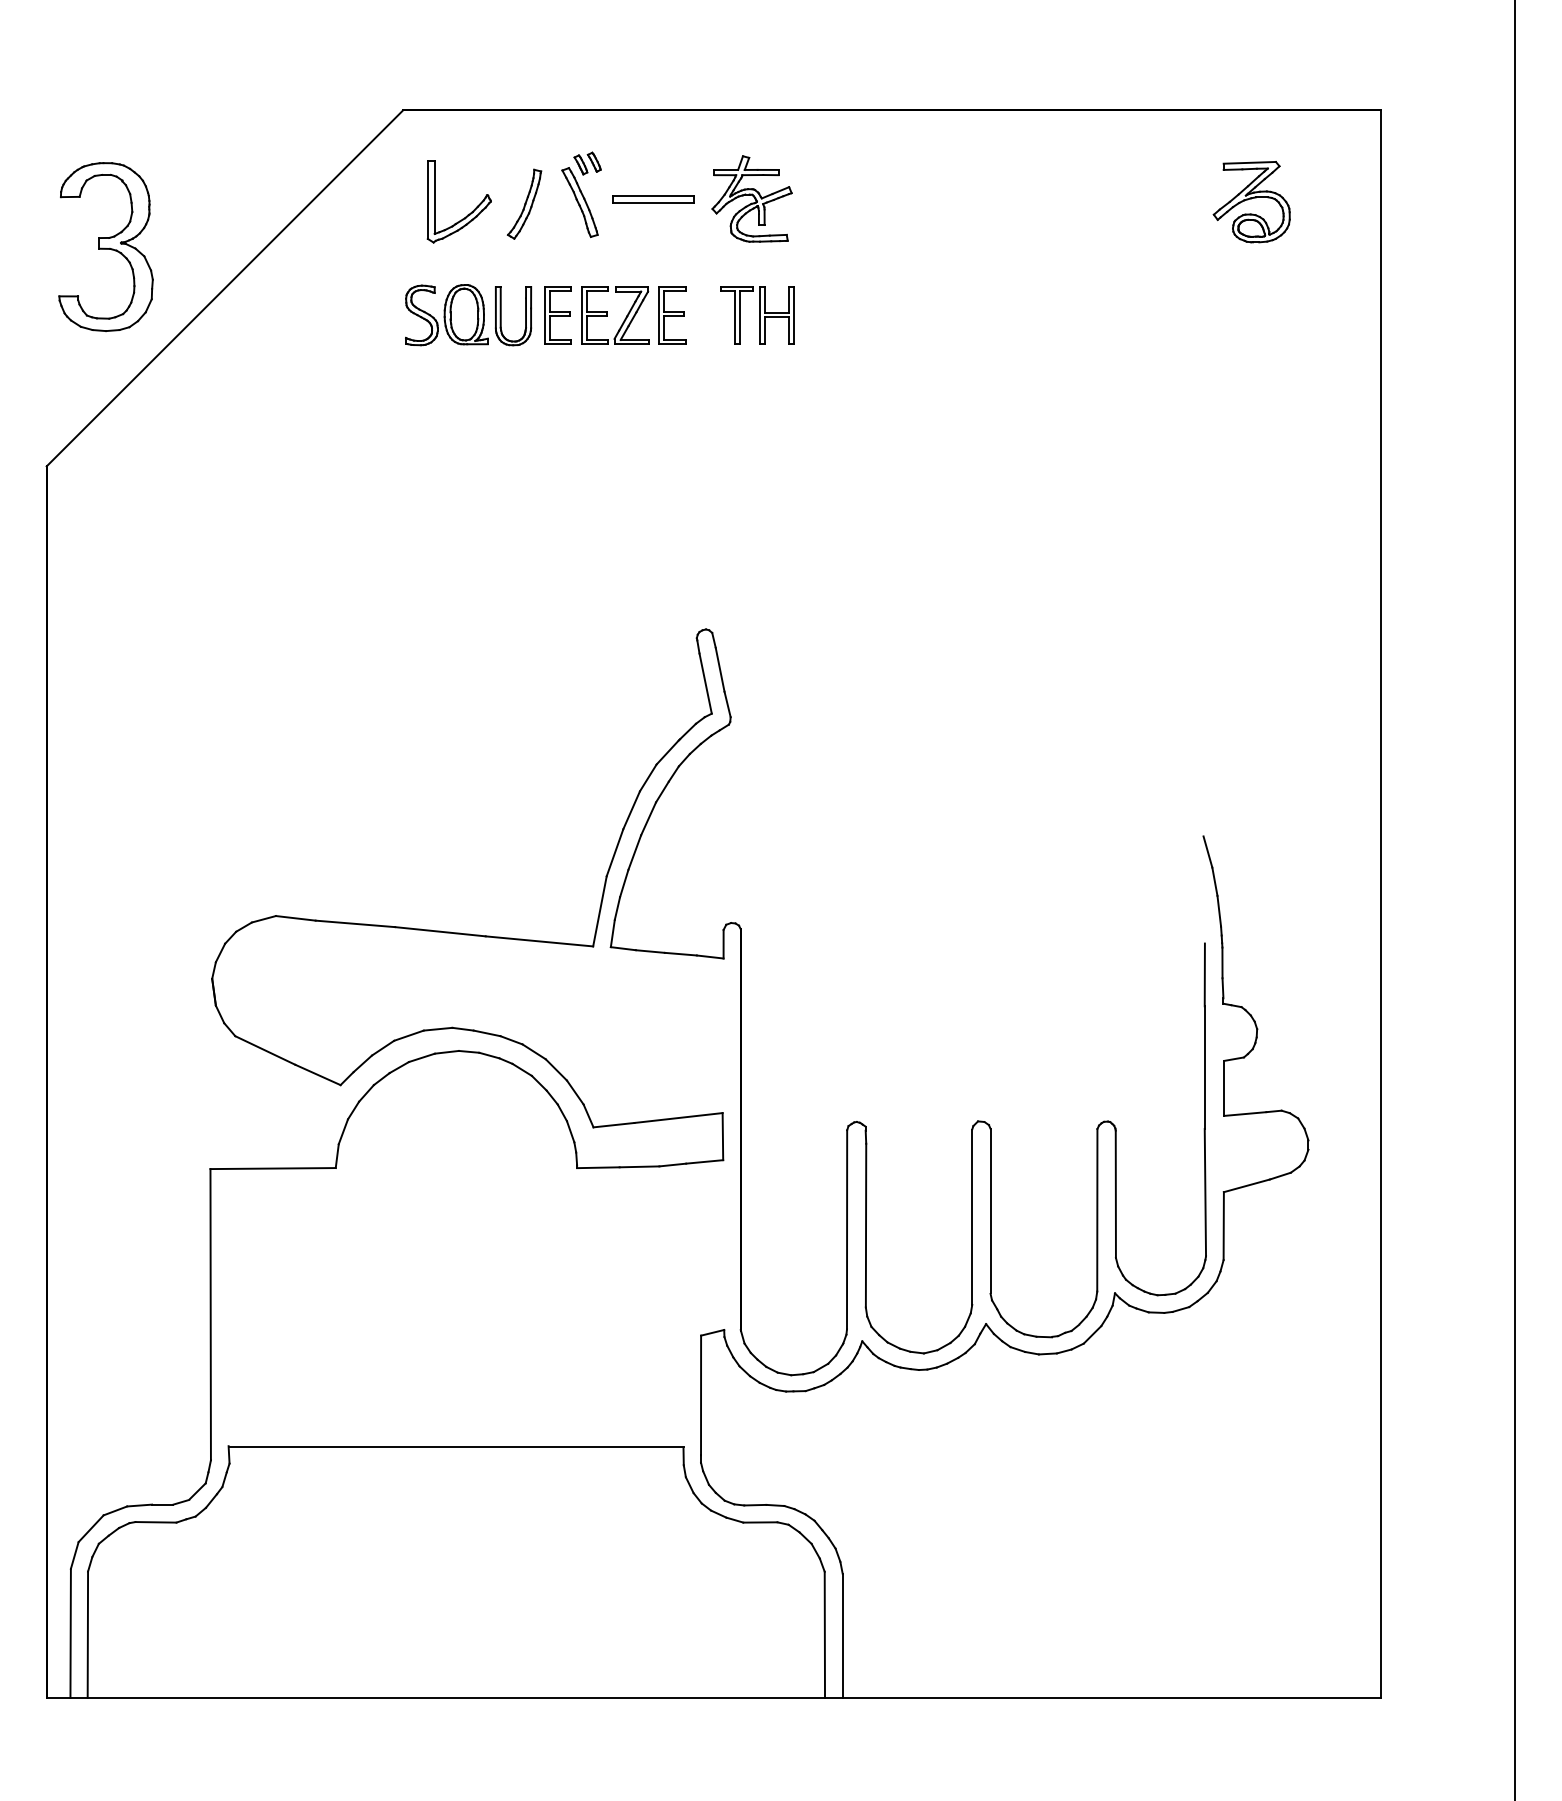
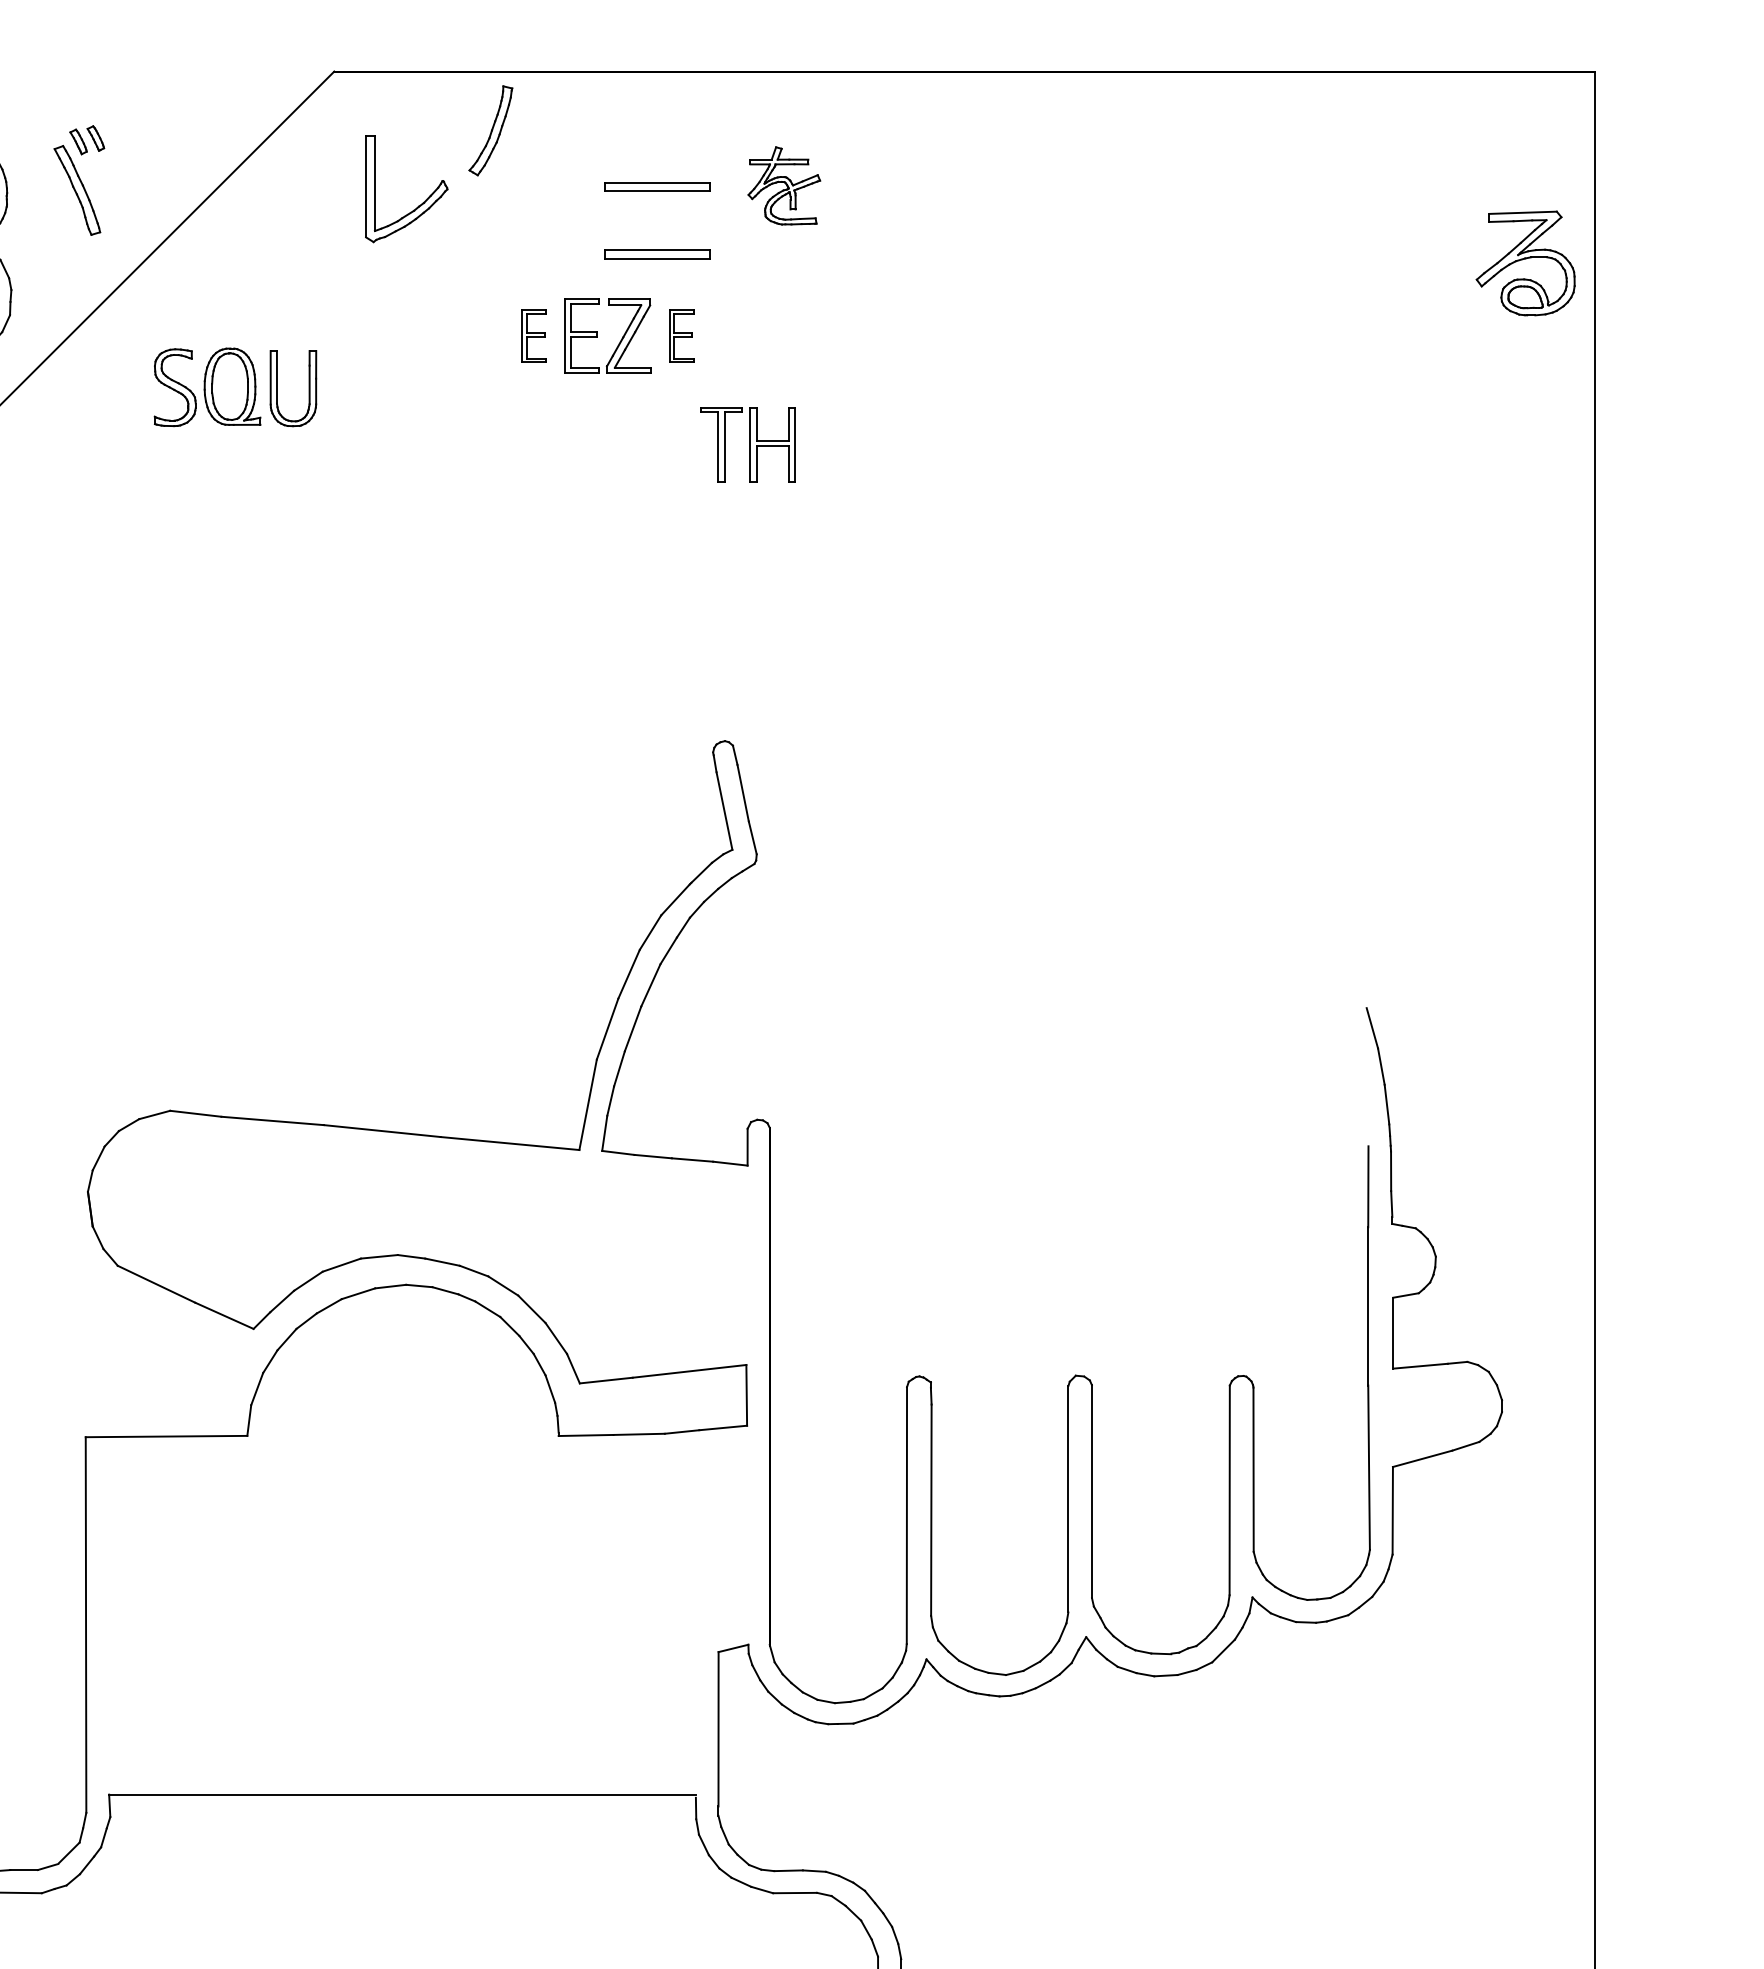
part: (581, 194) -> (79, 180), moved
part: (751, 198) -> (783, 185), size x0.7
part: (1251, 202) -> (1525, 263), moved
part: (524, 203) -> (490, 129), moved
part: (653, 251) -> (657, 253), added
part: (468, 315) -> (235, 387), moved
part: (557, 315) -> (533, 336), size x0.7
part: (672, 315) -> (681, 336), size x0.7
part: (757, 315) -> (747, 444), moved

